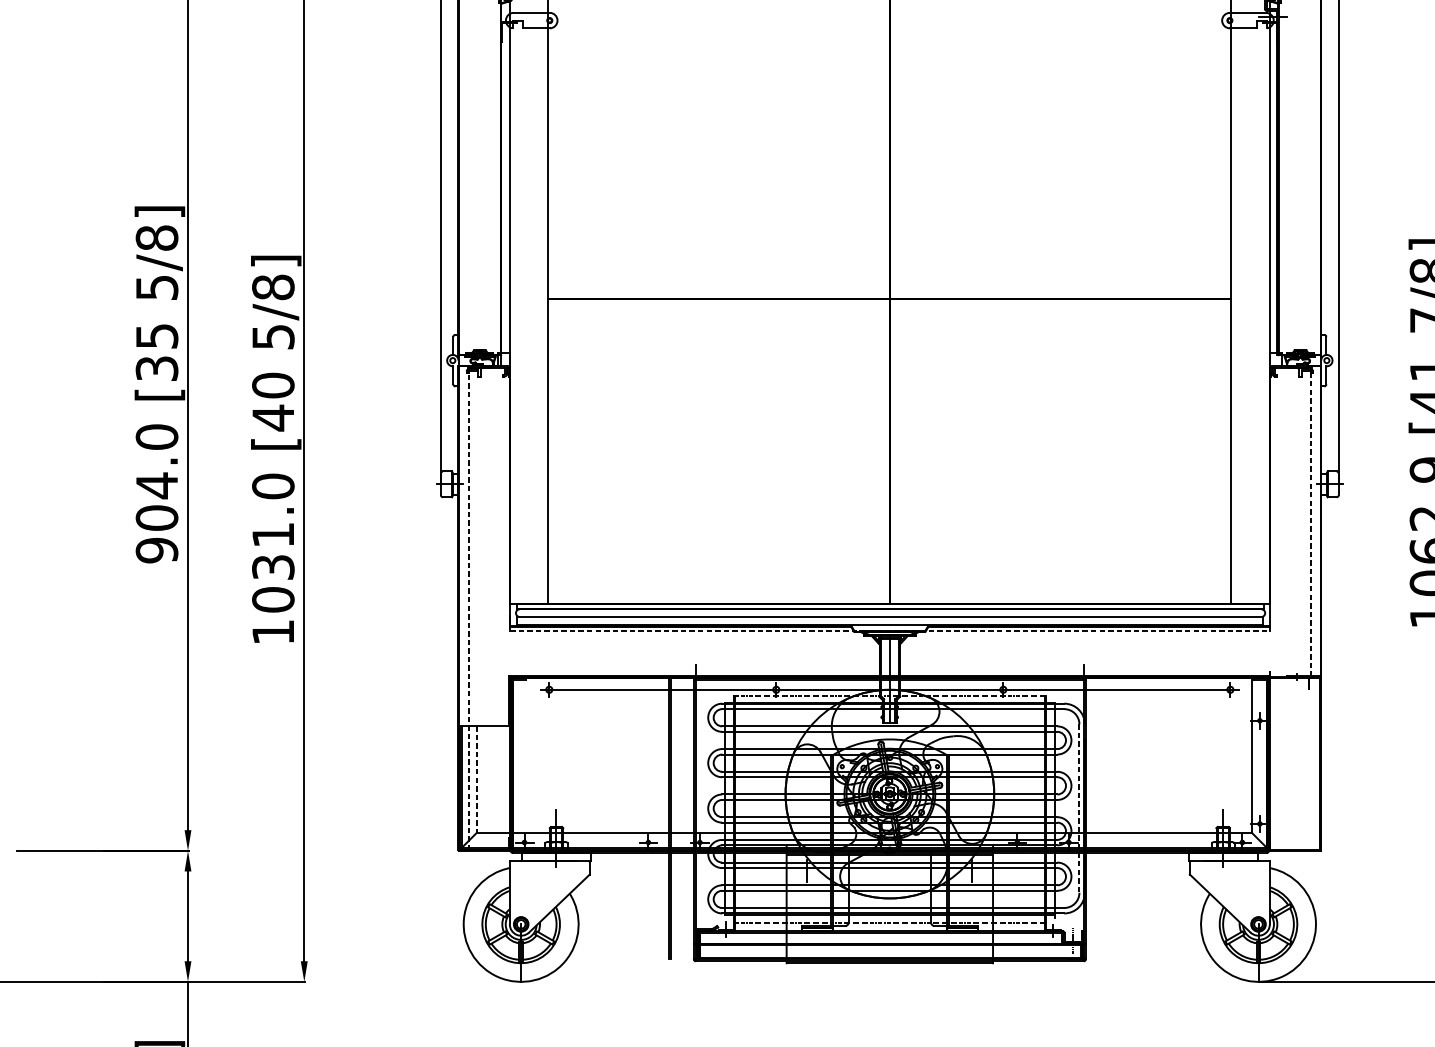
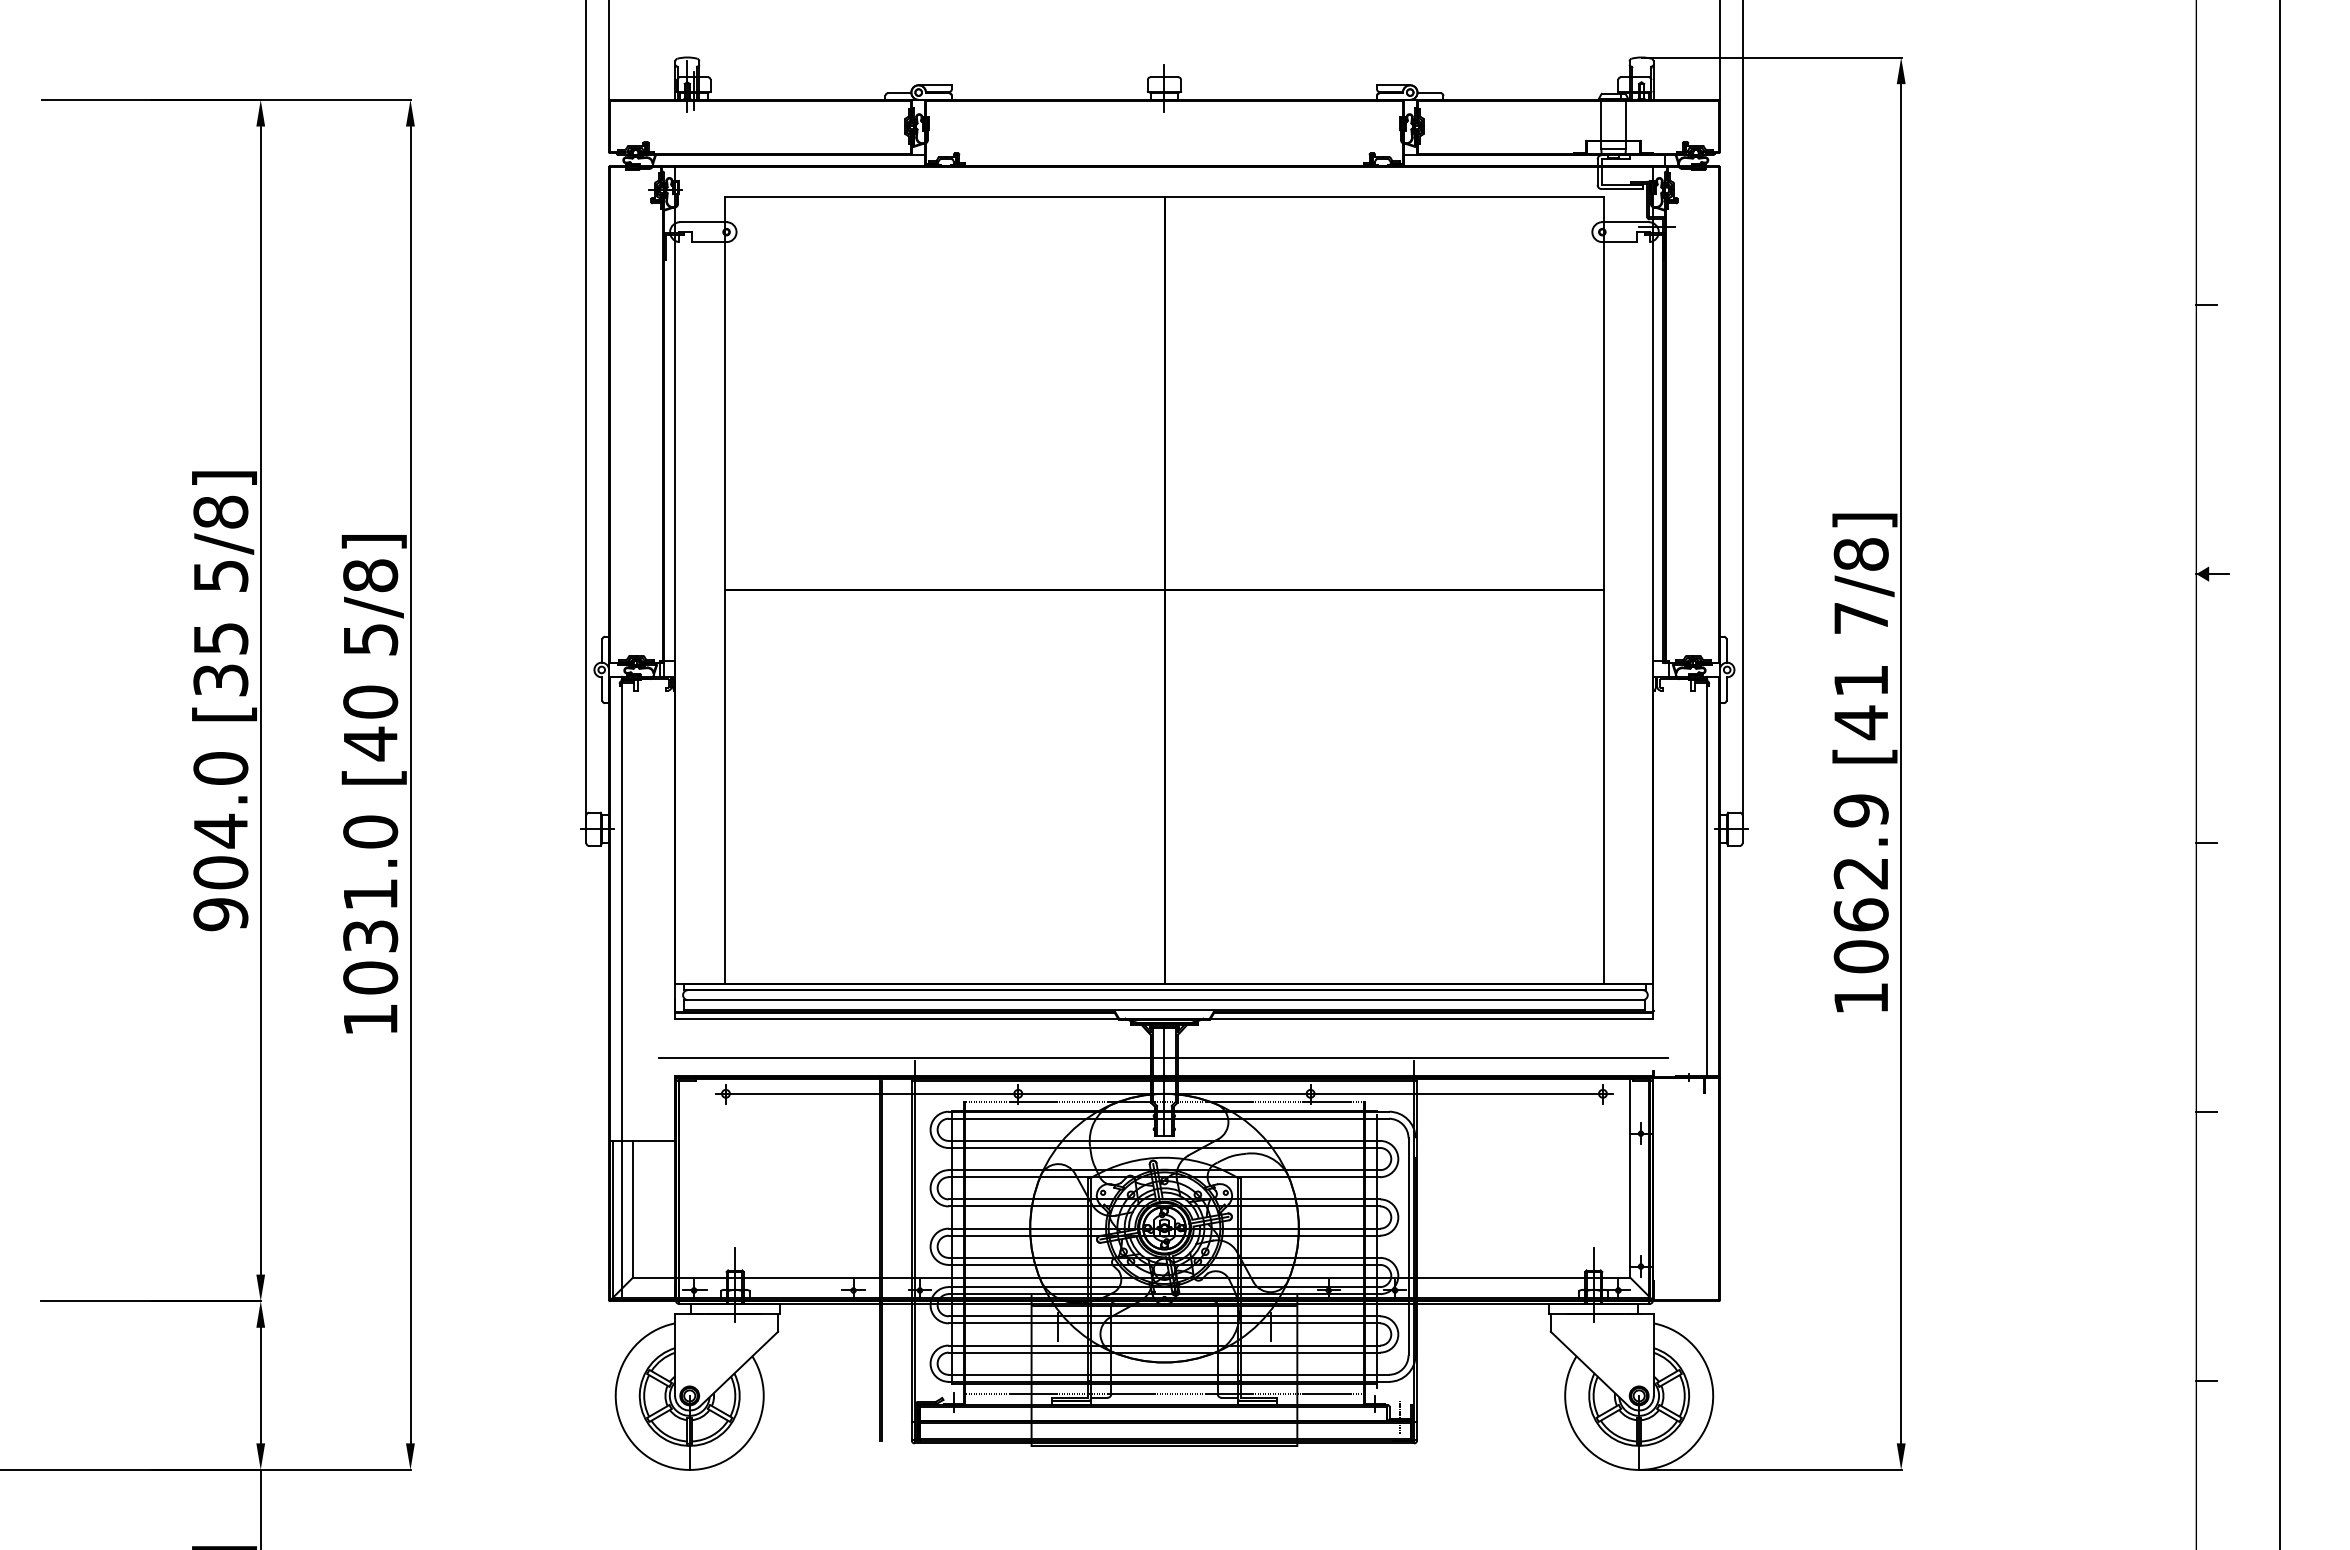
line: (1310, 521) -> (1706, 877), dashed -> solid
line: (468, 608) -> (622, 989), dashed -> solid
line: (889, 631) -> (1164, 1018), dashed -> solid
line: (889, 661) -> (1163, 1057), added
line: (476, 779) -> (632, 1209), dashed -> solid
line: (1079, 809) -> (1408, 1247), dashed -> solid

